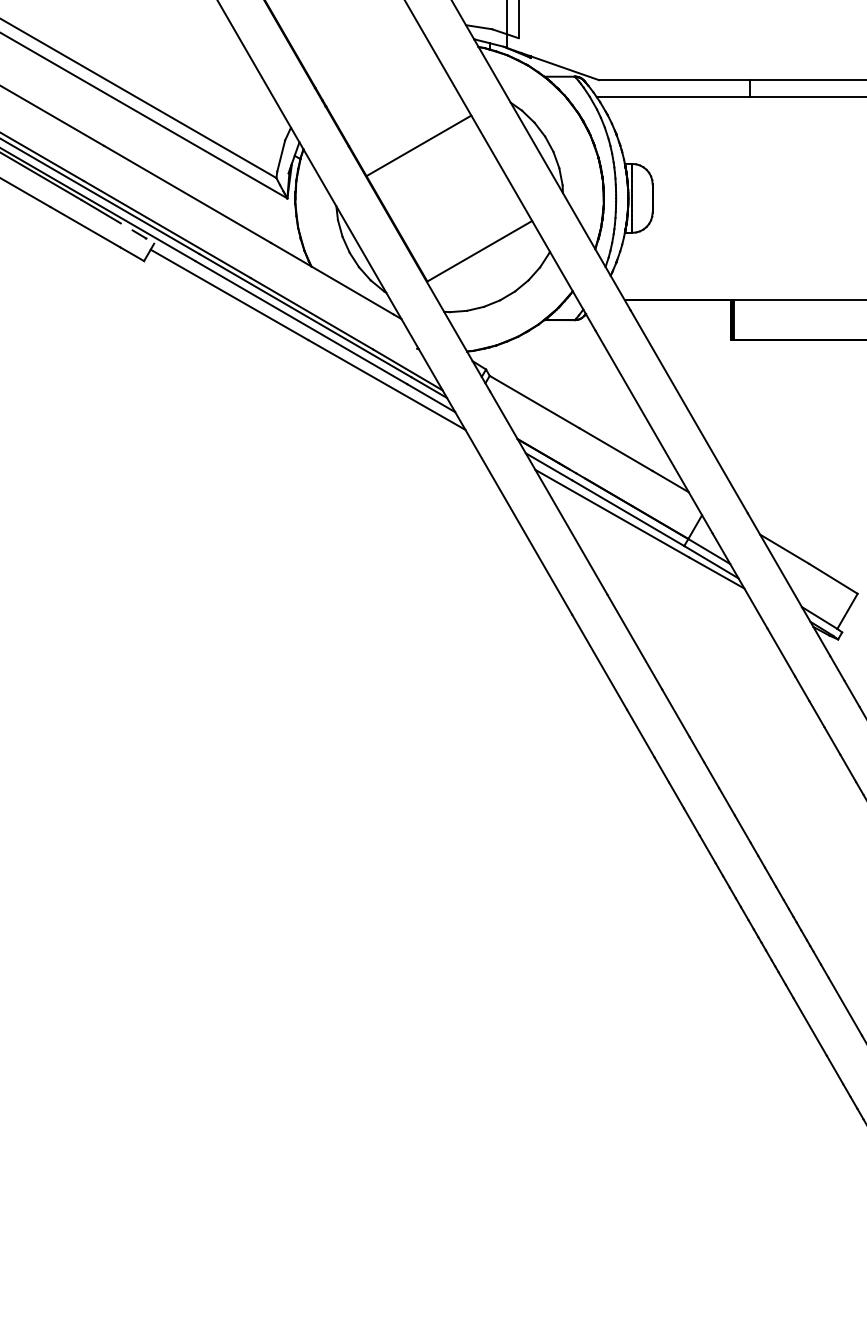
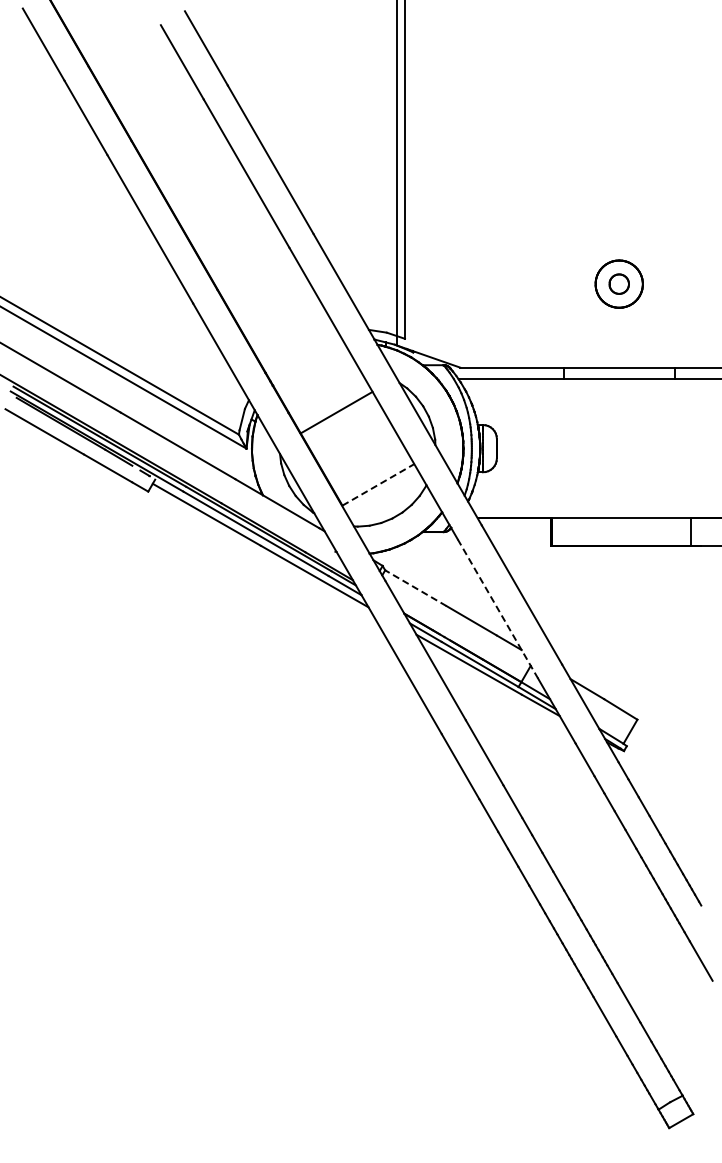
line: (479, 250) -> (378, 484), solid -> dashed
line: (533, 402) -> (415, 588), solid -> dashed
line: (654, 433) -> (498, 609), solid -> dashed

